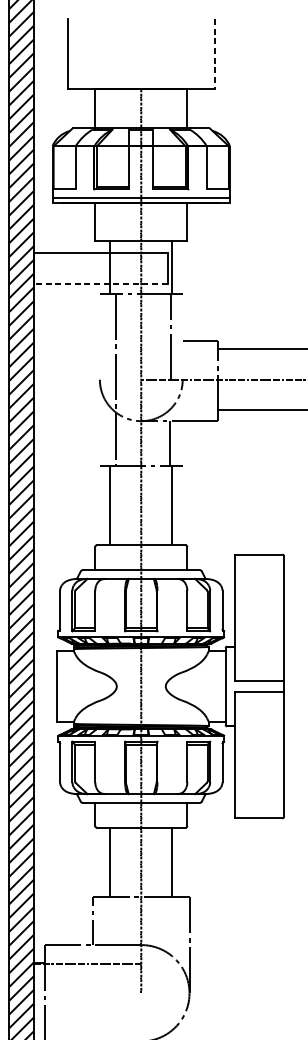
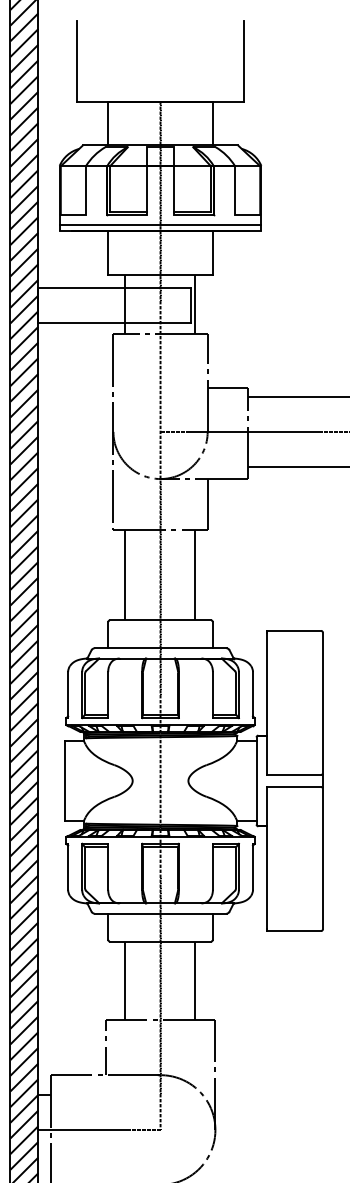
line: (215, 54) -> (244, 61), dashed -> solid
line: (100, 284) -> (114, 323), dashed -> solid
line: (171, 336) -> (207, 382), moved
line: (115, 379) -> (113, 431), moved
line: (170, 443) -> (207, 504), moved
line: (87, 964) -> (99, 1130), moved

